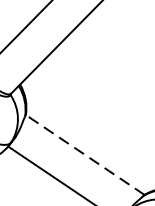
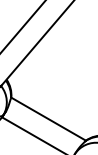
line: (85, 153) -> (48, 118), dashed -> solid

